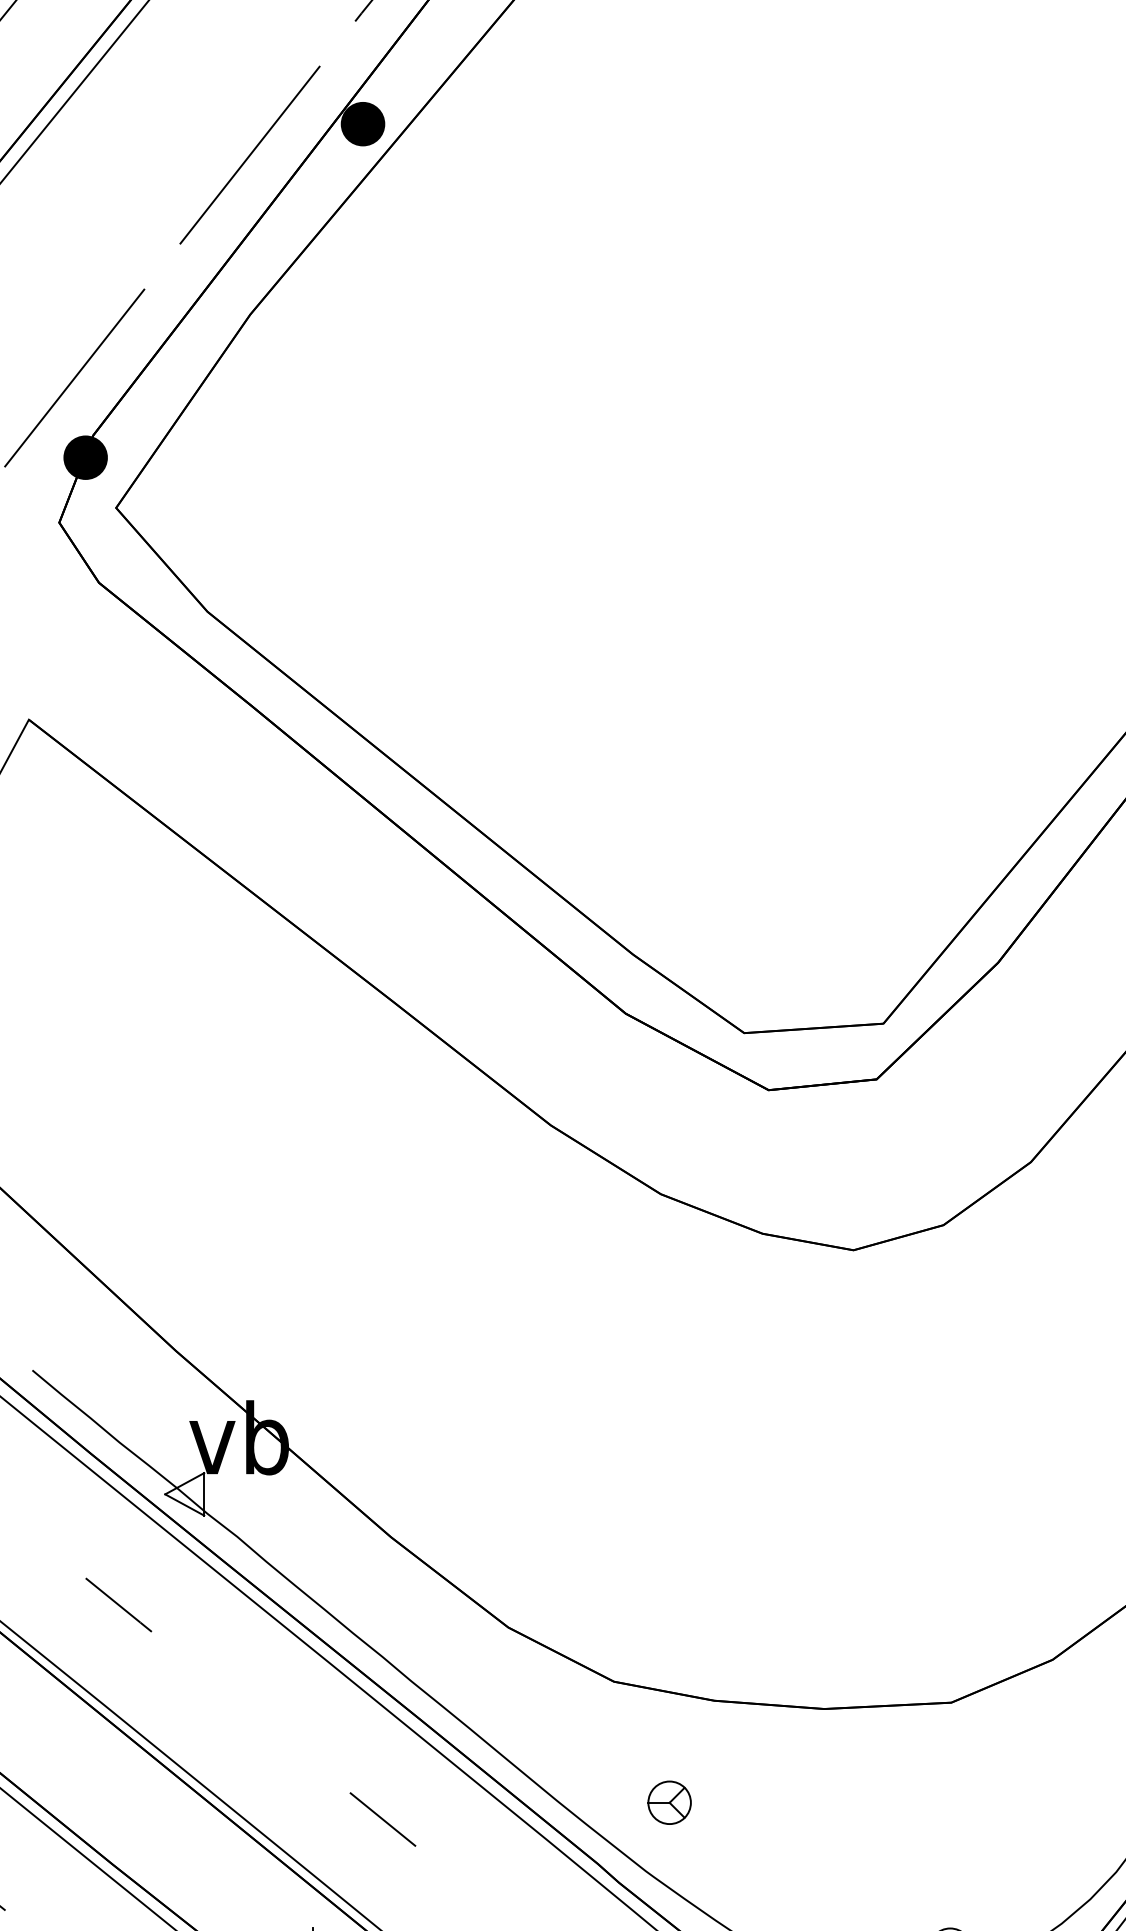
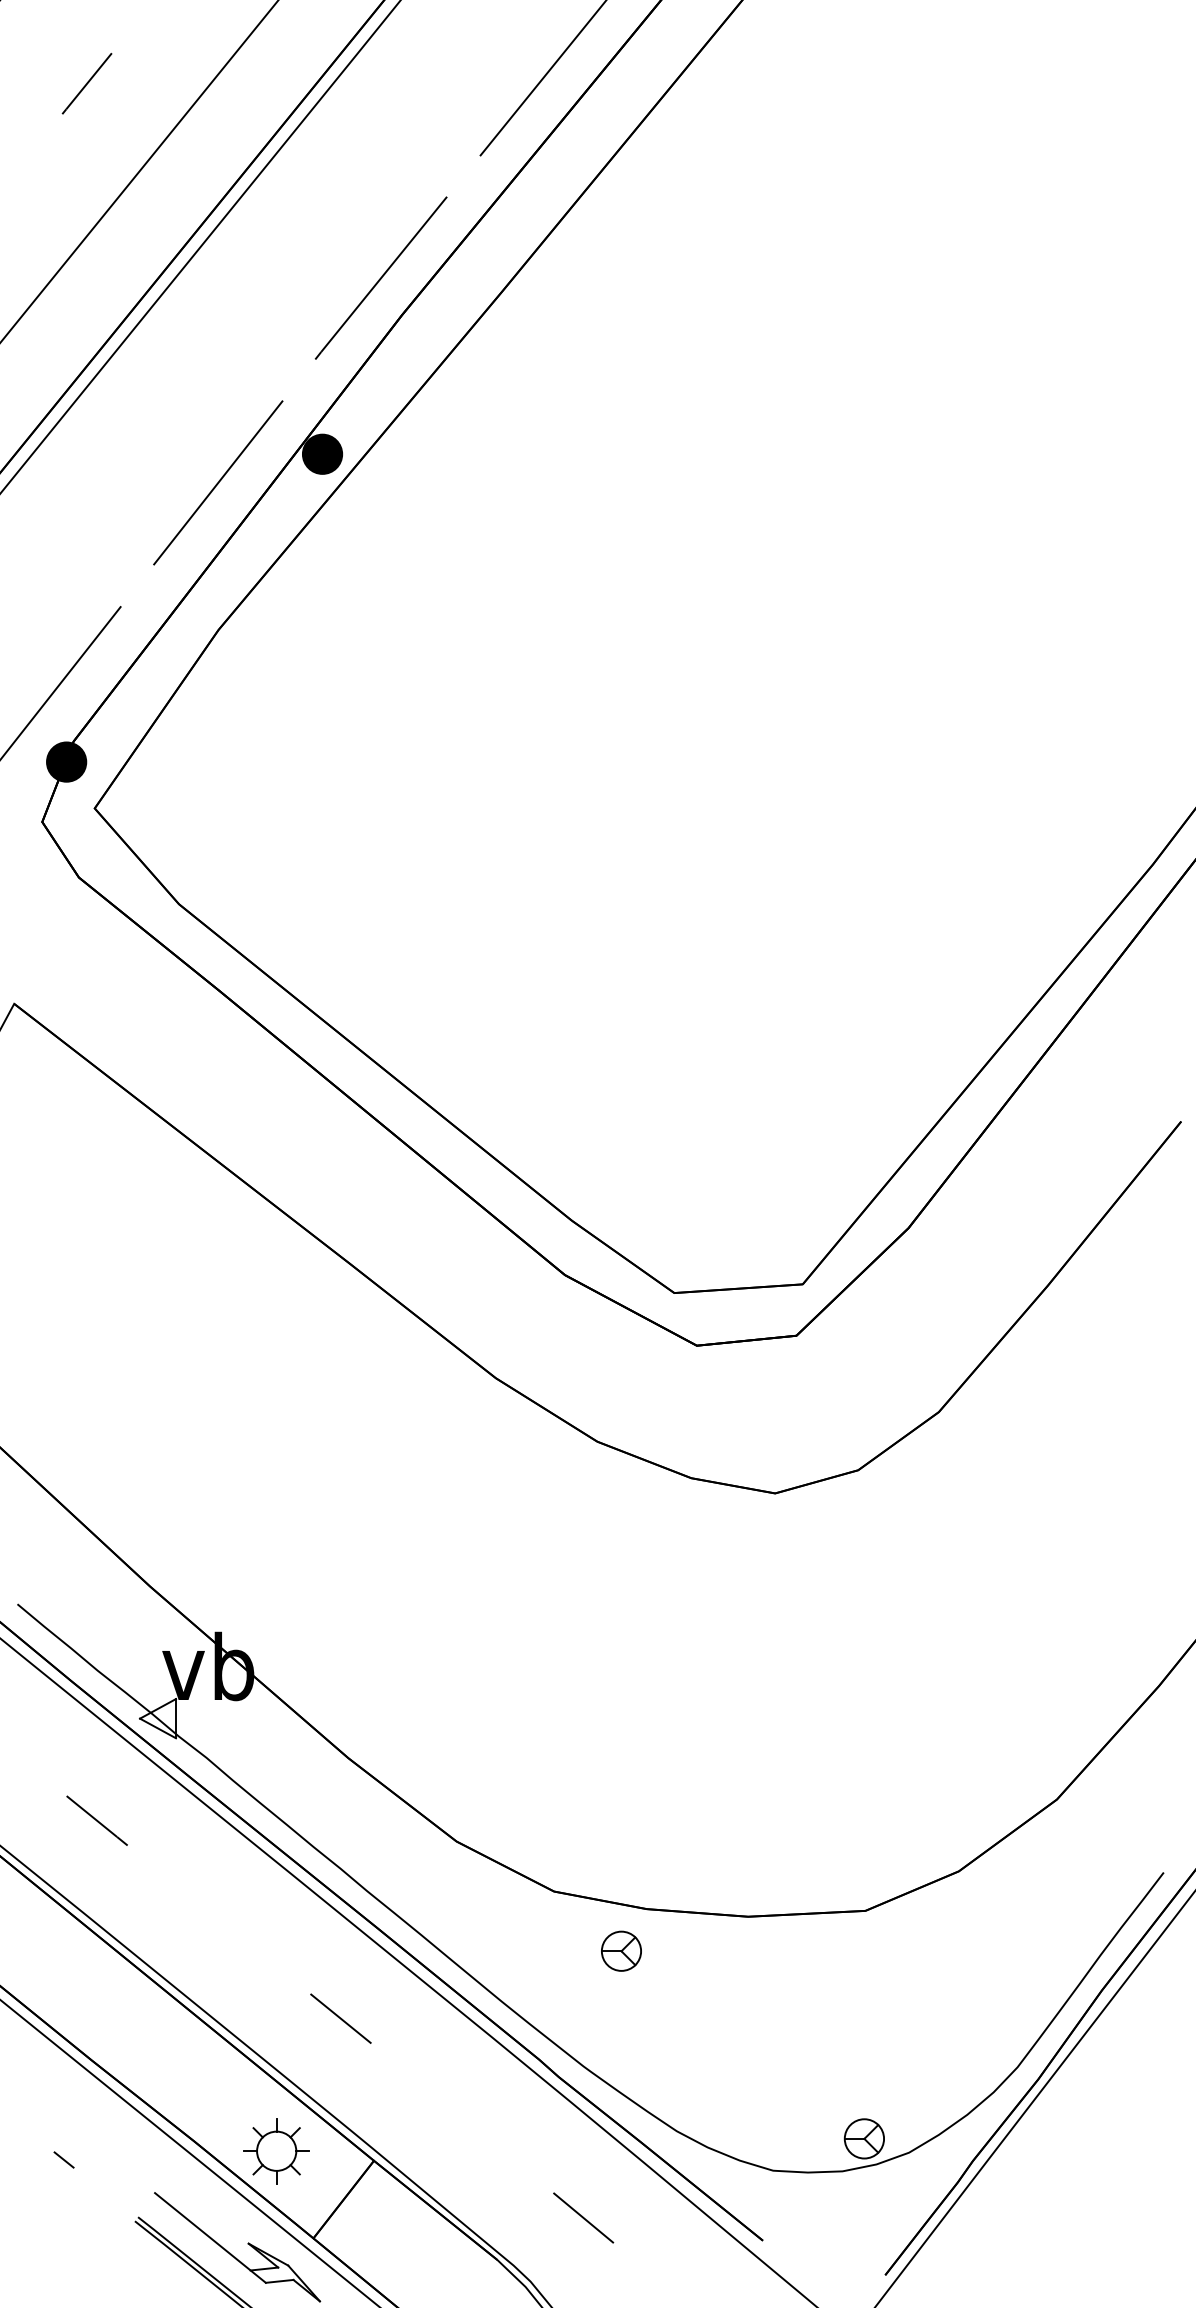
part: (669, 1801) -> (621, 1950), moved

